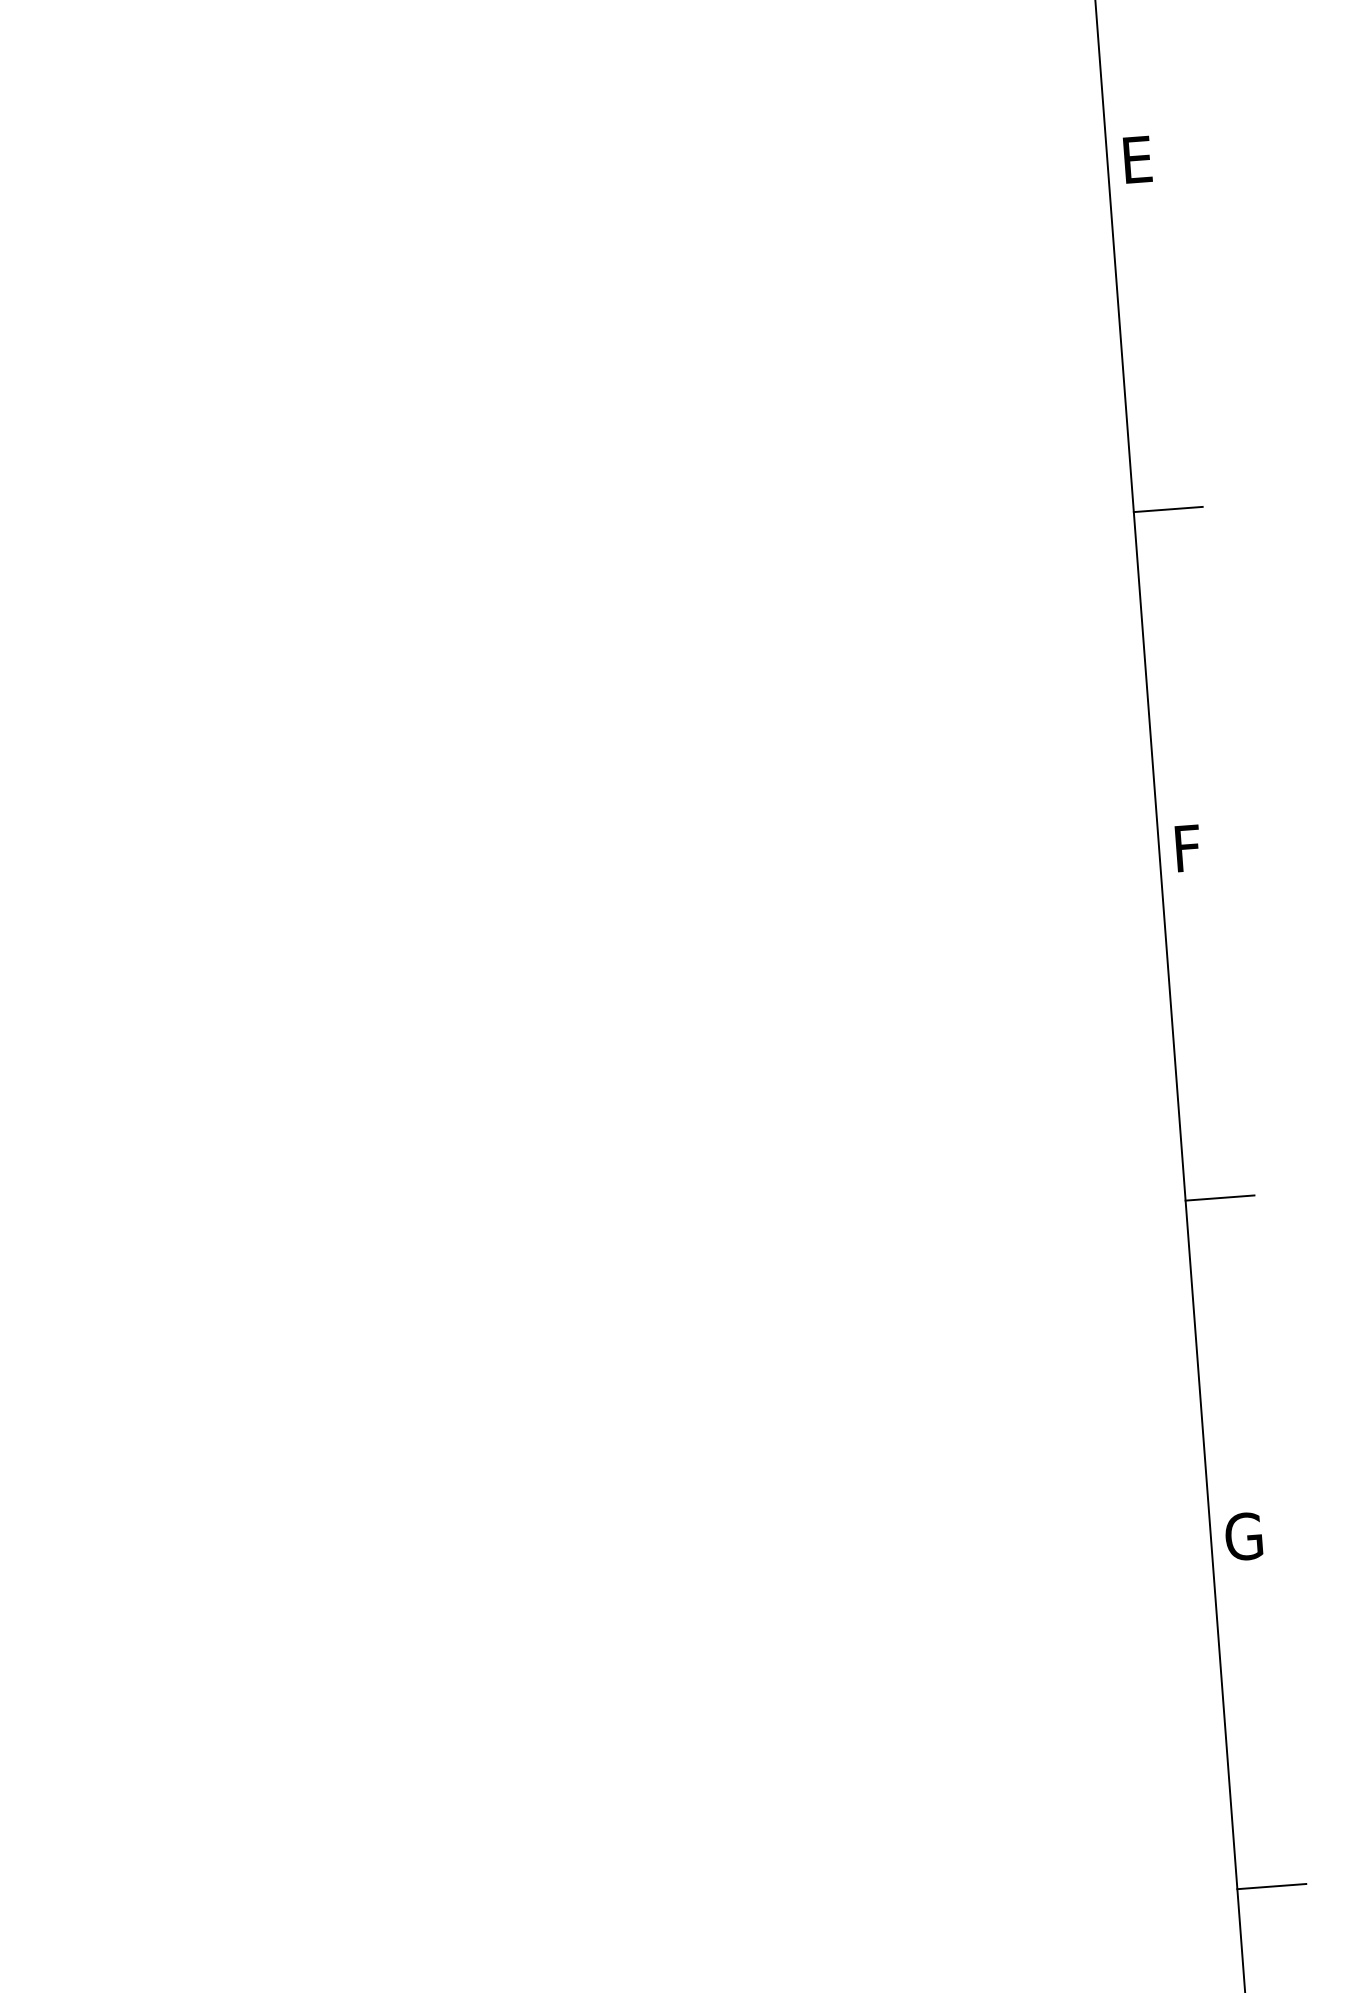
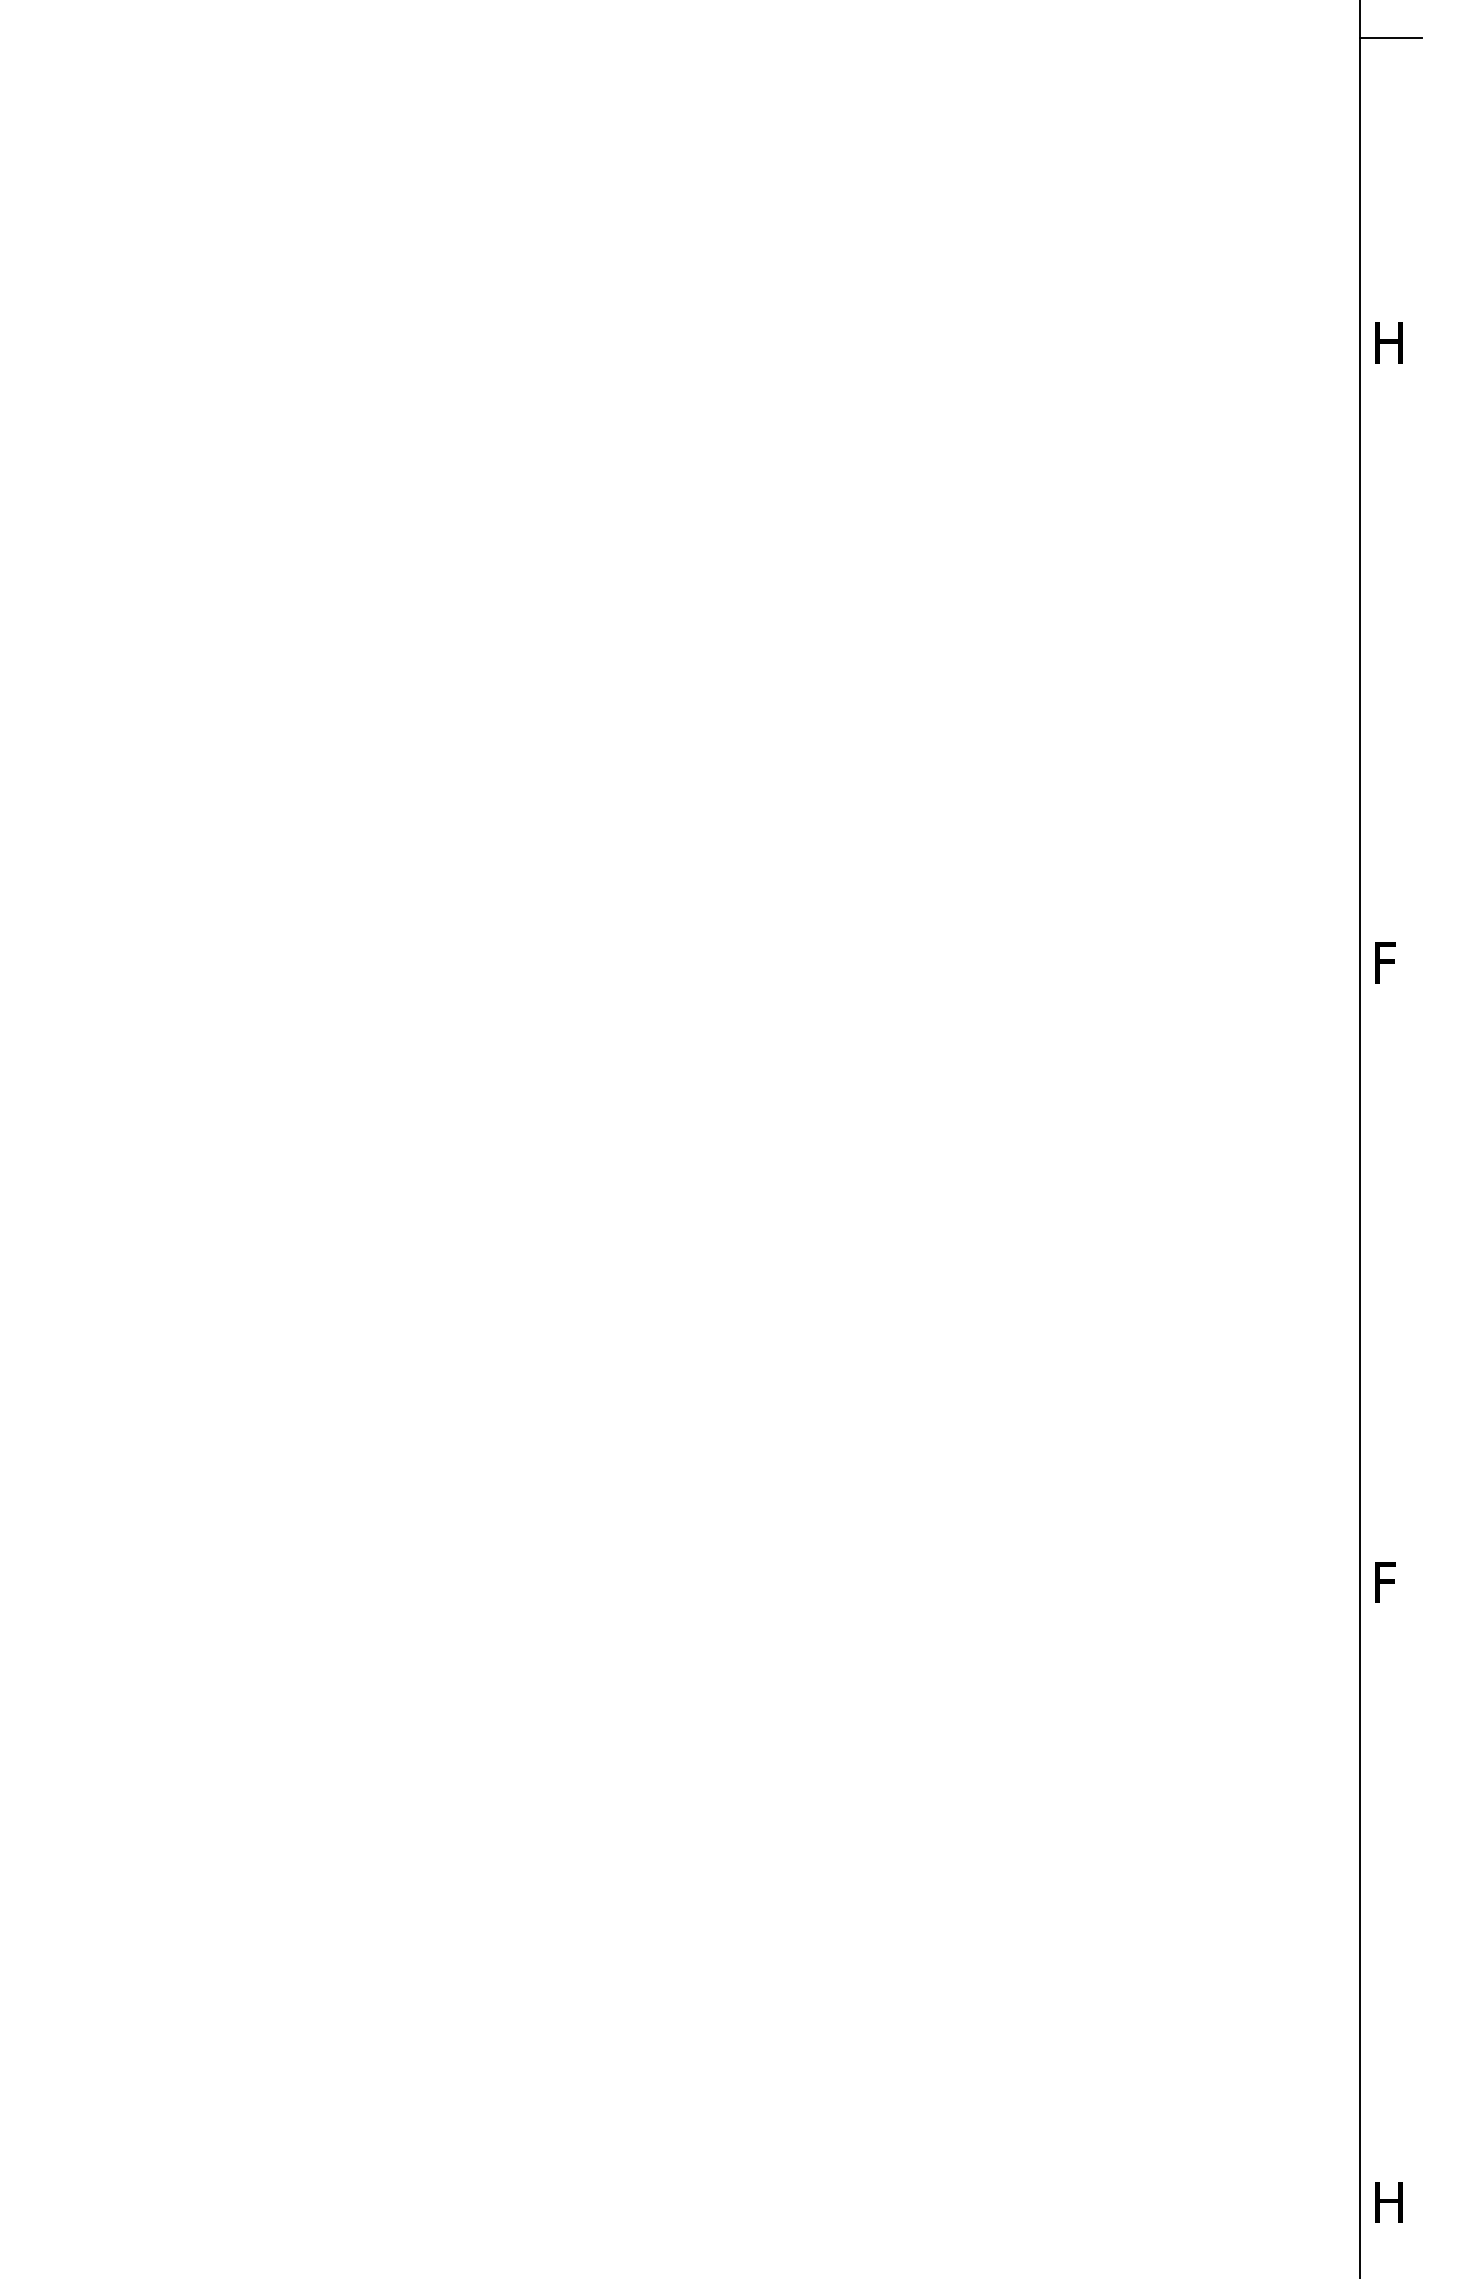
text: (1142, 158) -> (1391, 342), E -> H
line: (1168, 509) -> (1390, 658), removed
line: (1219, 1197) -> (1390, 1277), removed
text: (1243, 1536) -> (1388, 1582), G -> F
line: (1271, 1886) -> (1390, 1897), removed

